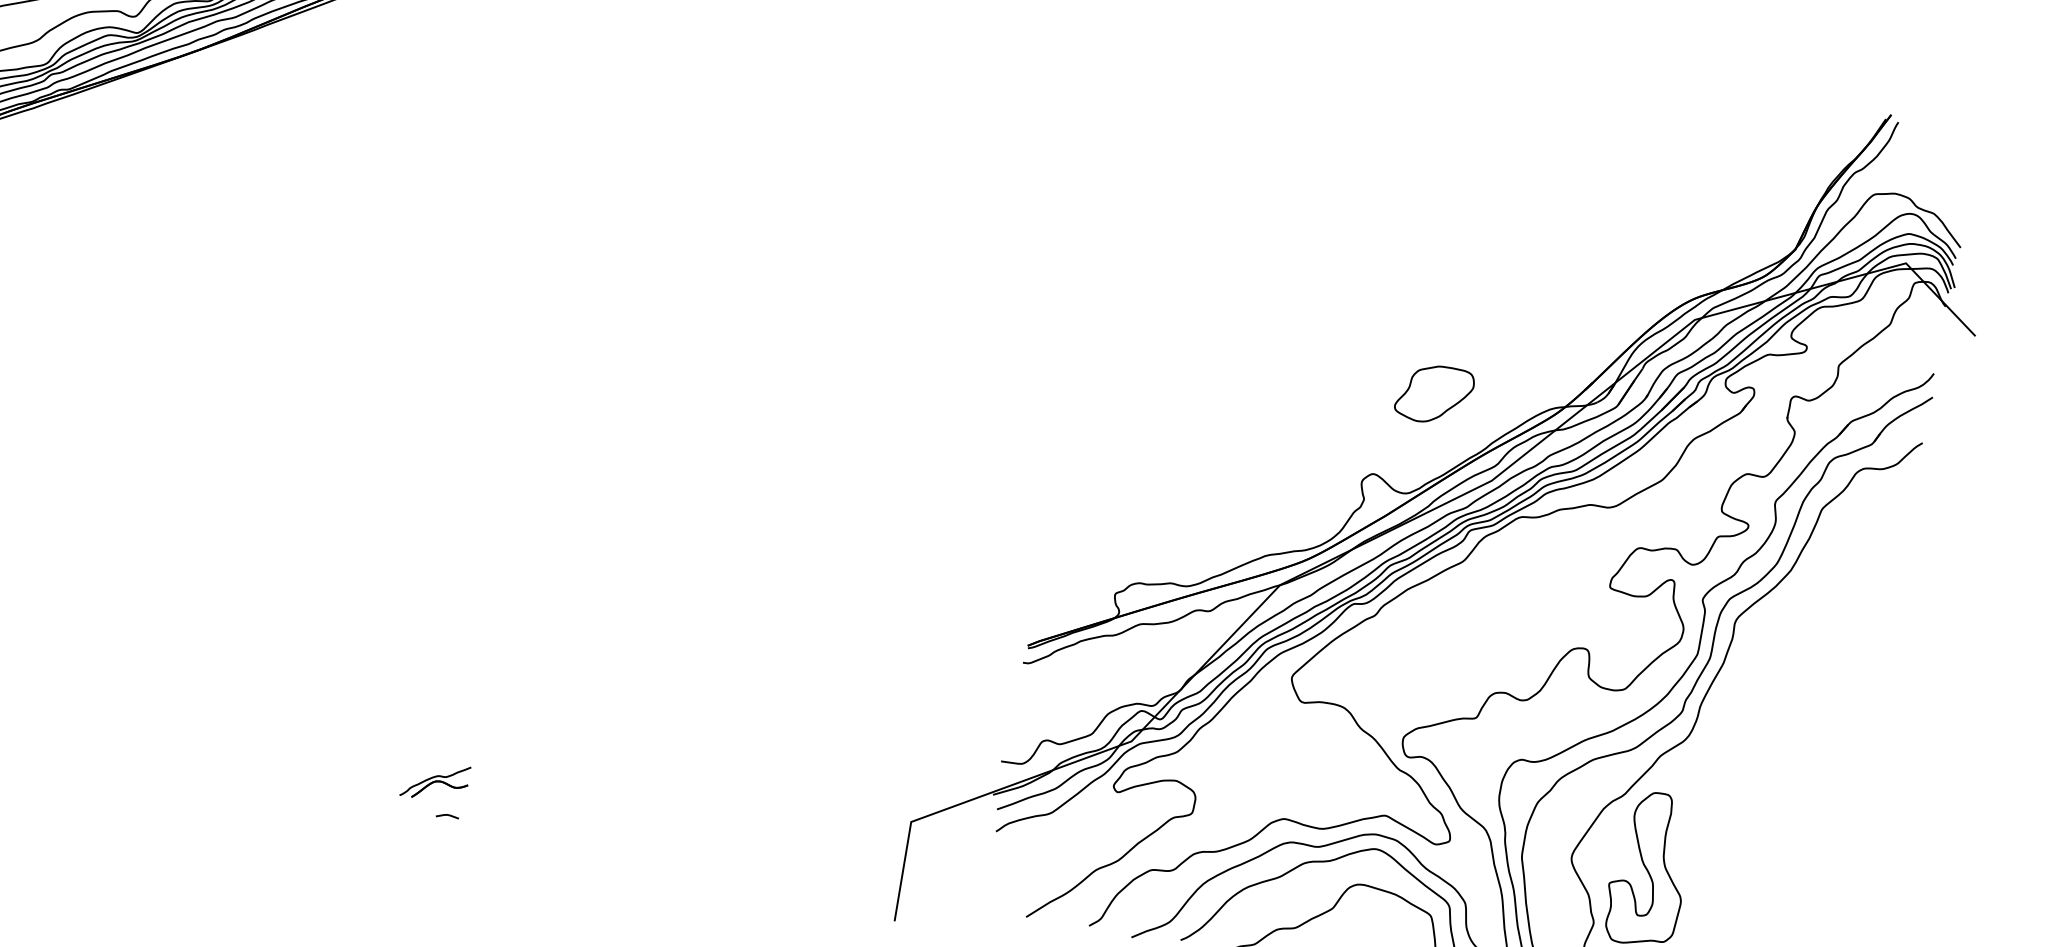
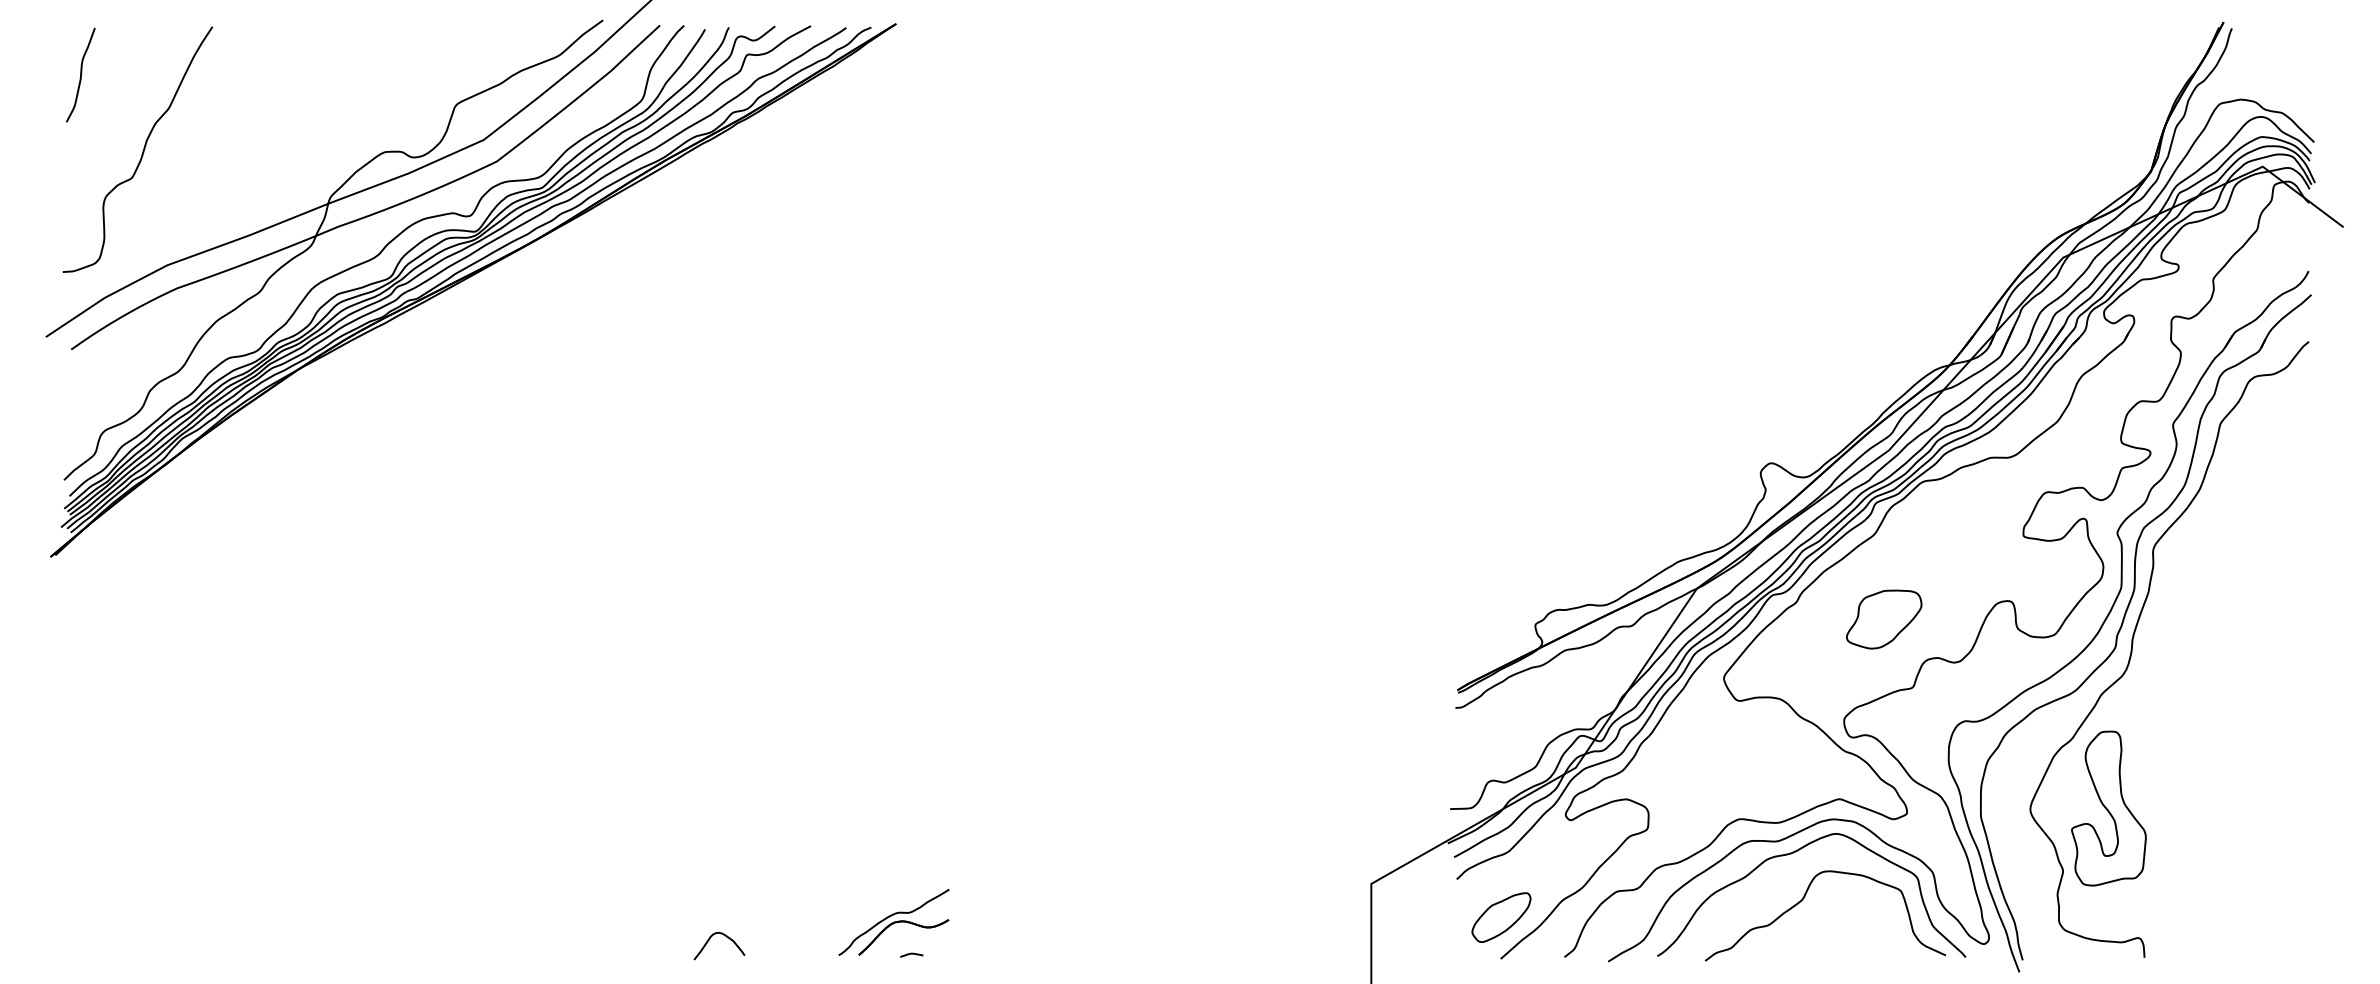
part: (1434, 394) -> (1884, 619), moved
curve: (268, 768) -> (726, 937), added
part: (434, 781) -> (893, 922), size x1.67
part: (1033, 876) -> (1501, 917), added

